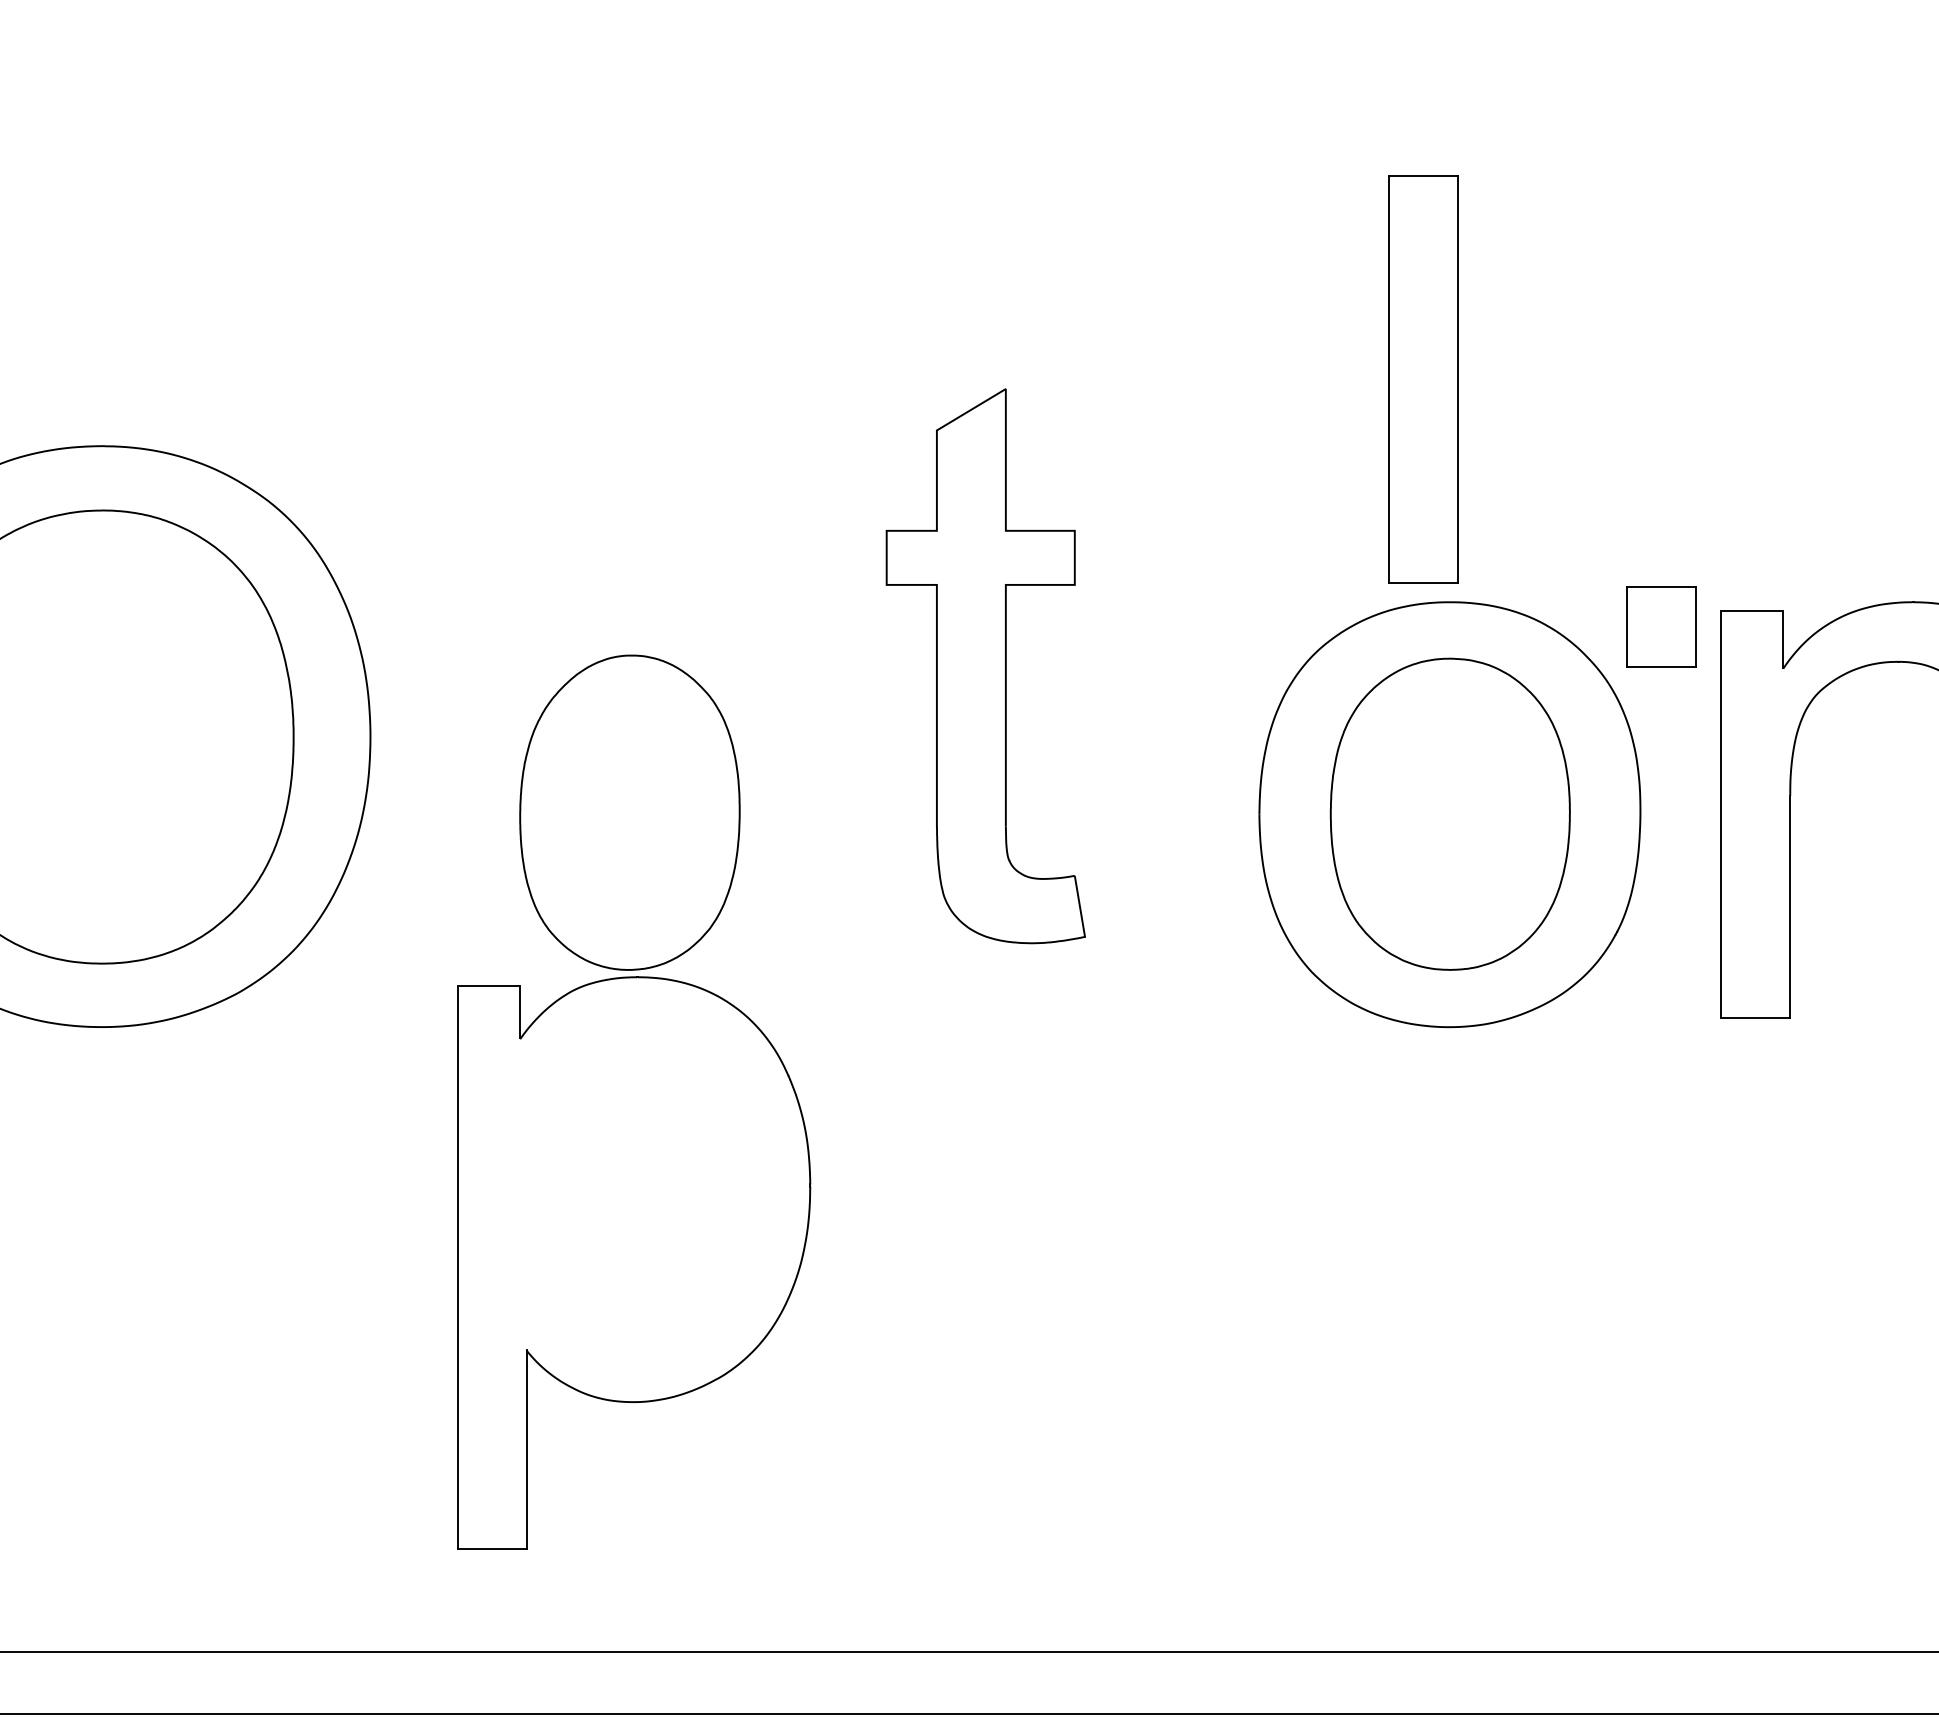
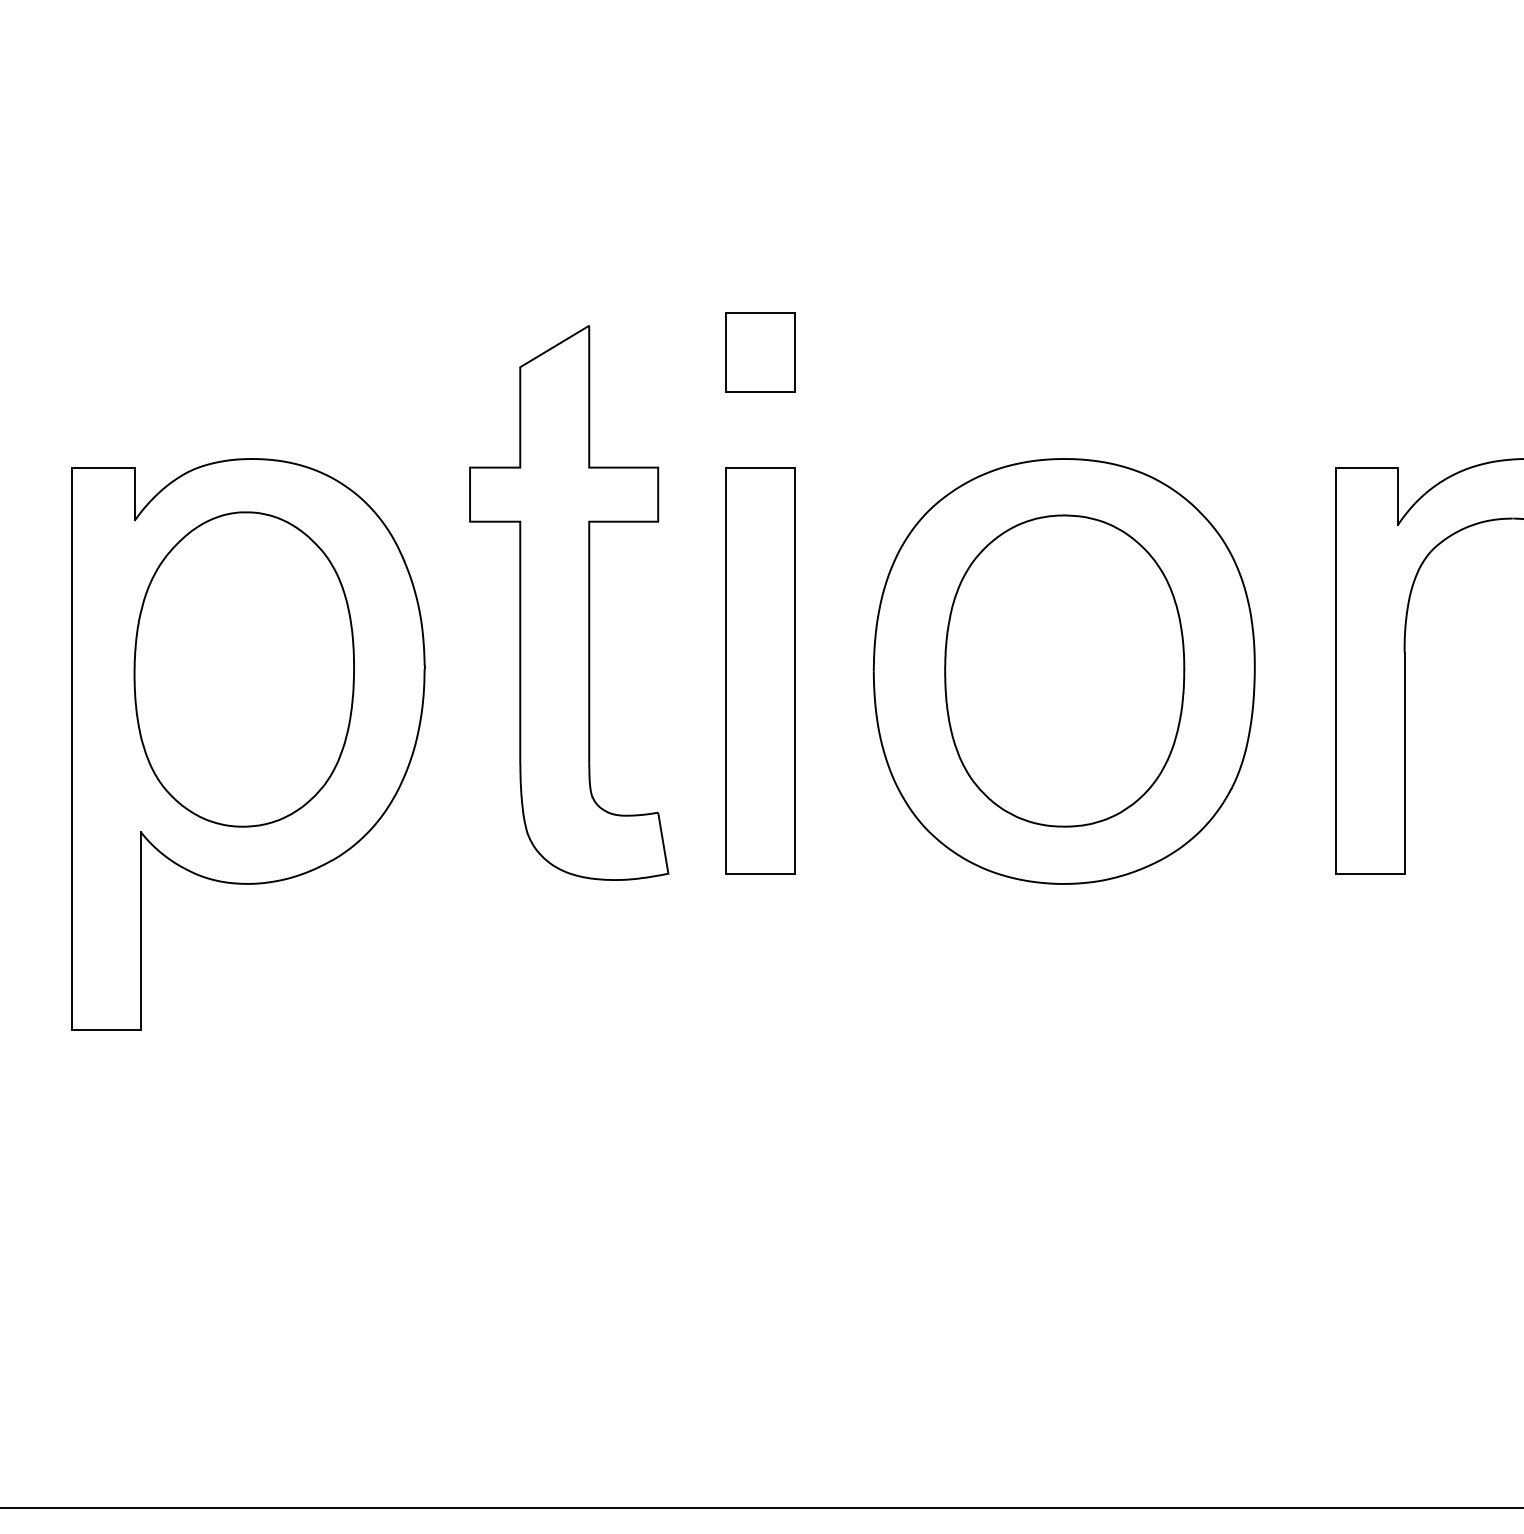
part: (1423, 379) -> (759, 671), moved
part: (1661, 626) -> (759, 352), moved
part: (985, 666) -> (568, 603), moved
part: (634, 1262) -> (248, 744), moved

